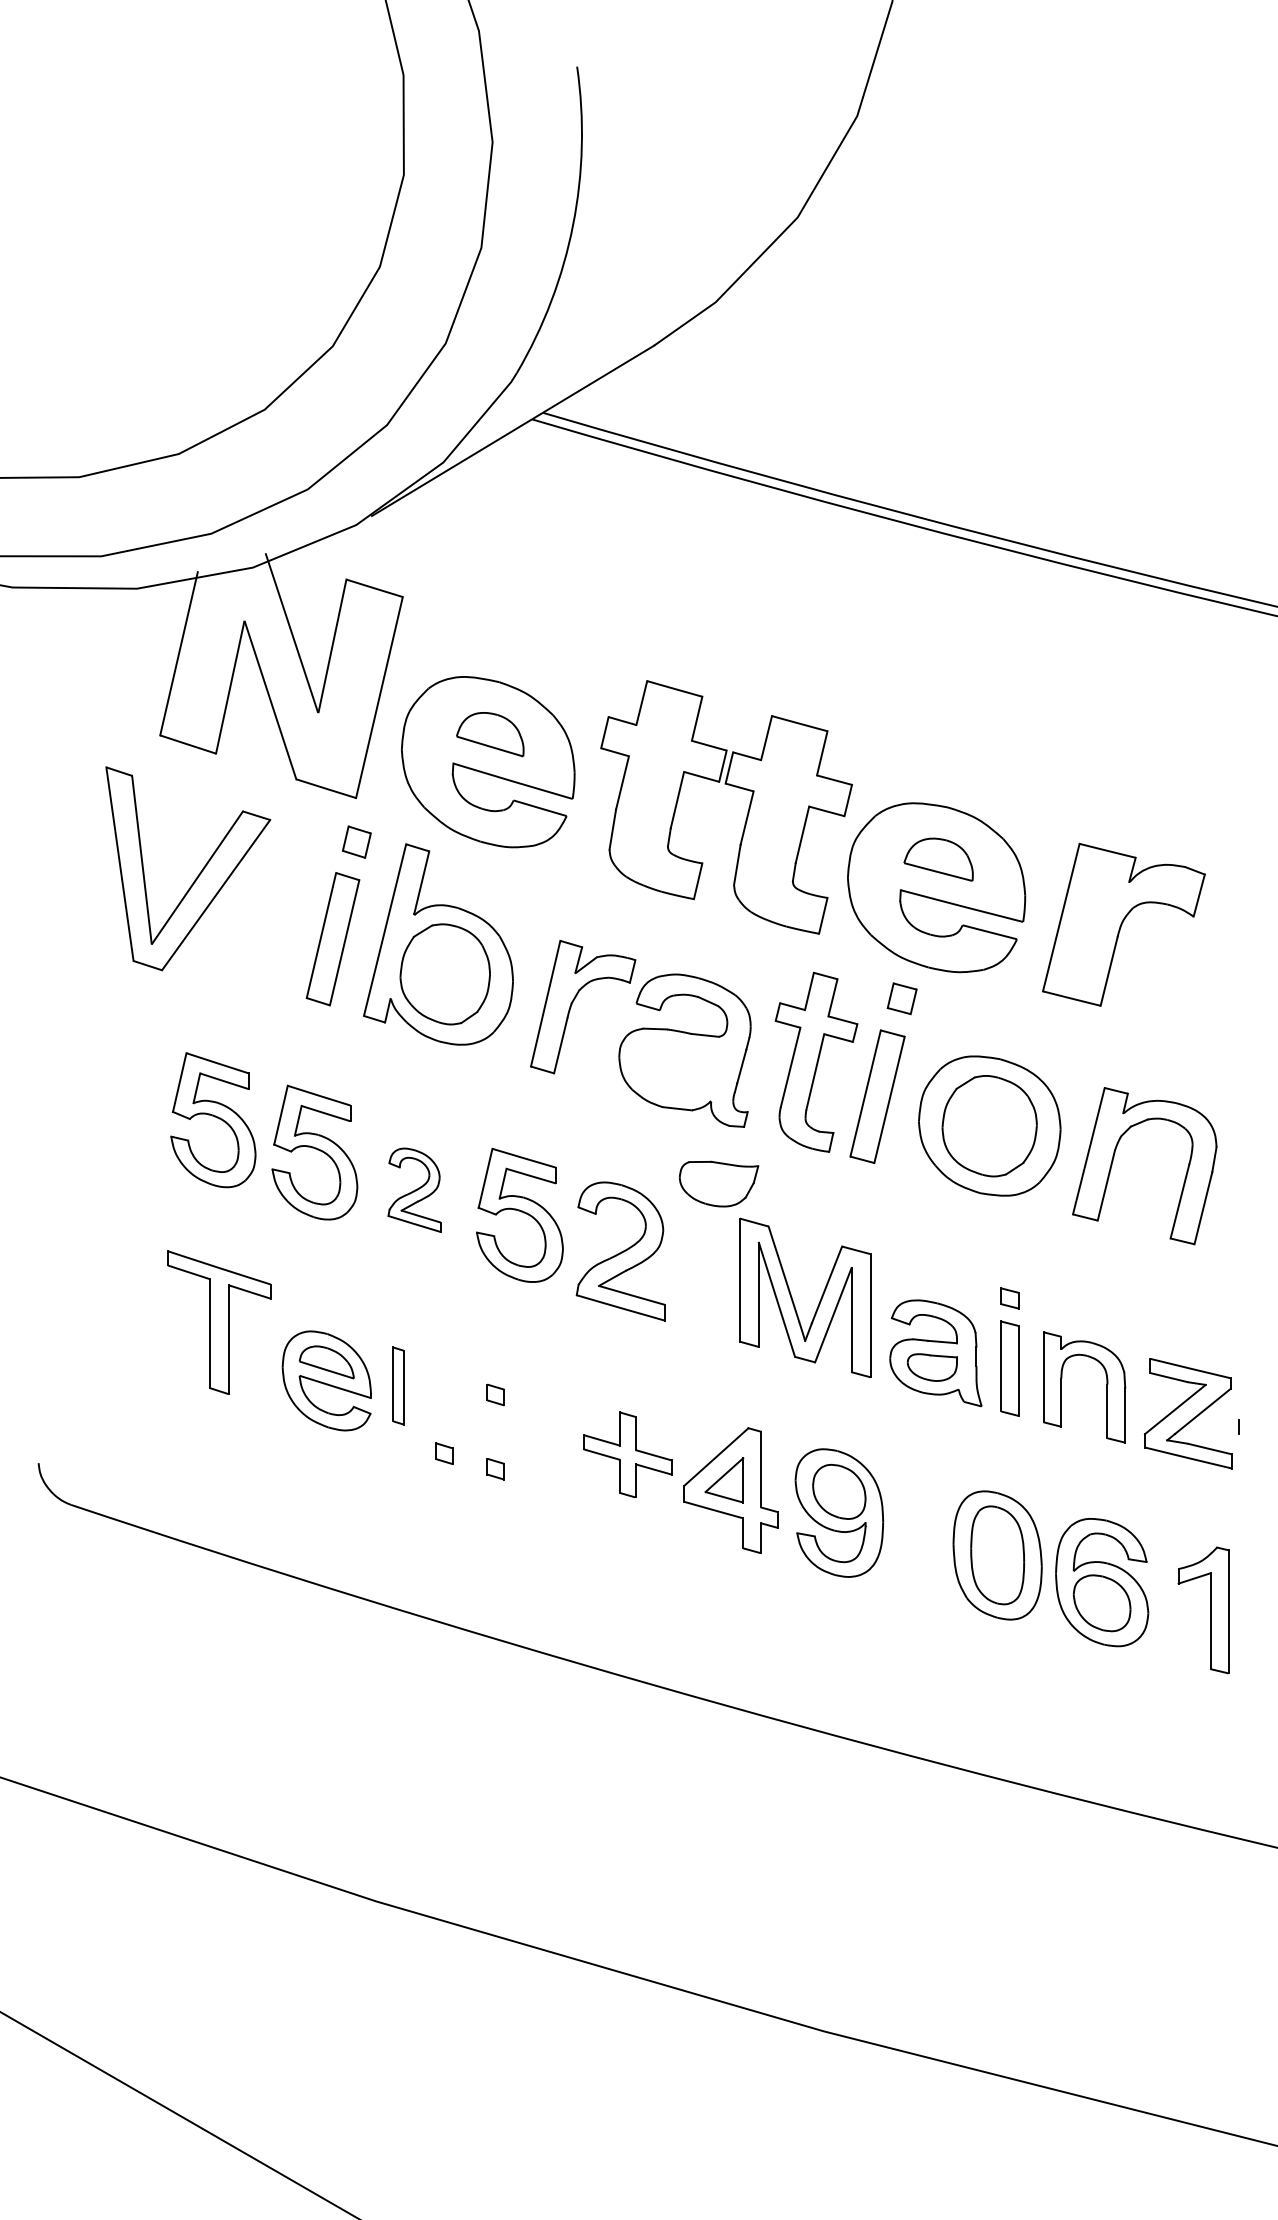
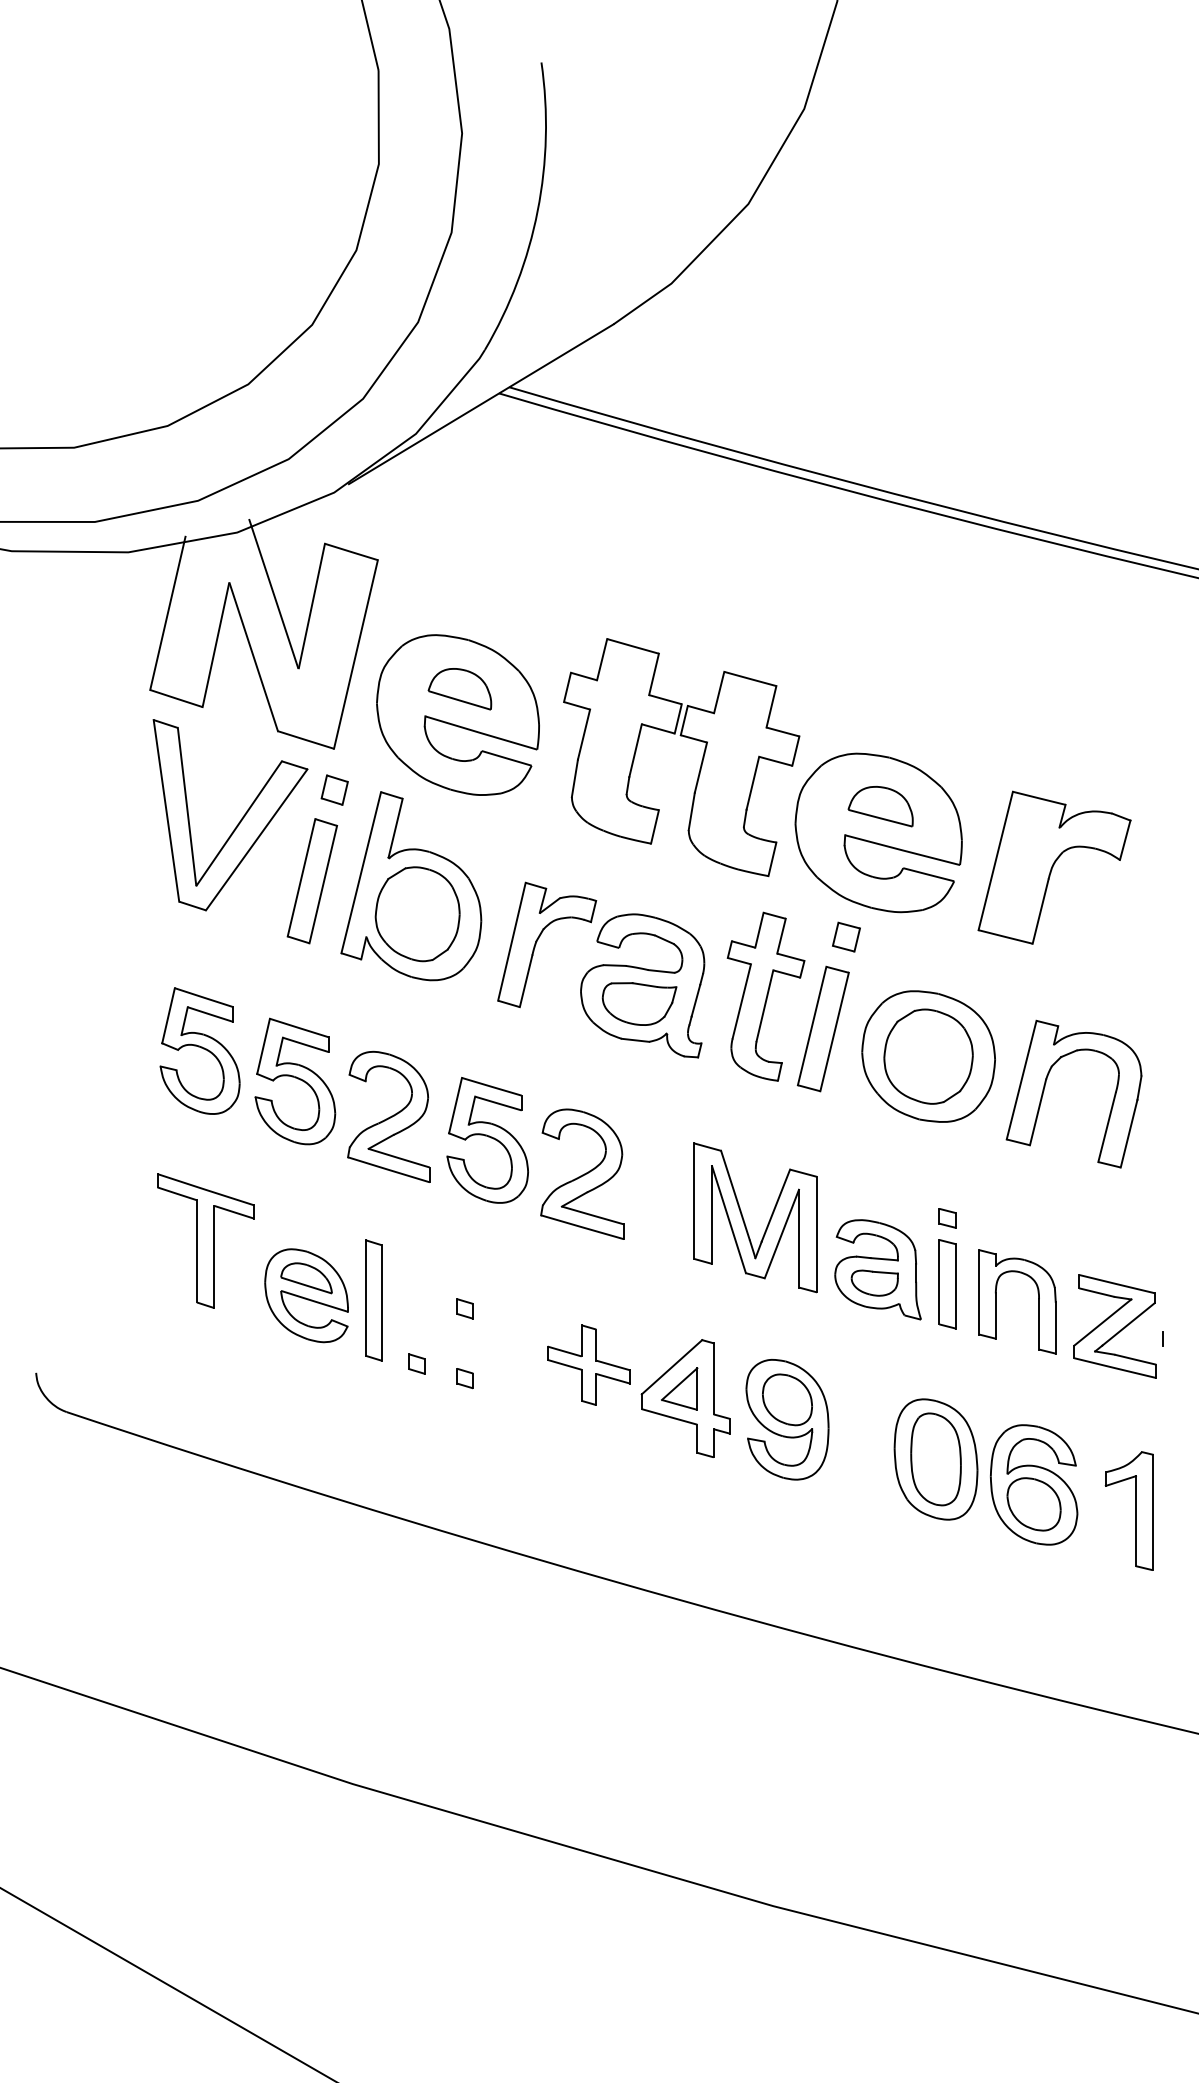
part: (196, 876) -> (238, 822), moved
part: (718, 1183) -> (639, 1003), moved
part: (414, 1189) -> (388, 1116), size x1.67
part: (398, 1386) -> (373, 1300), size x1.67

